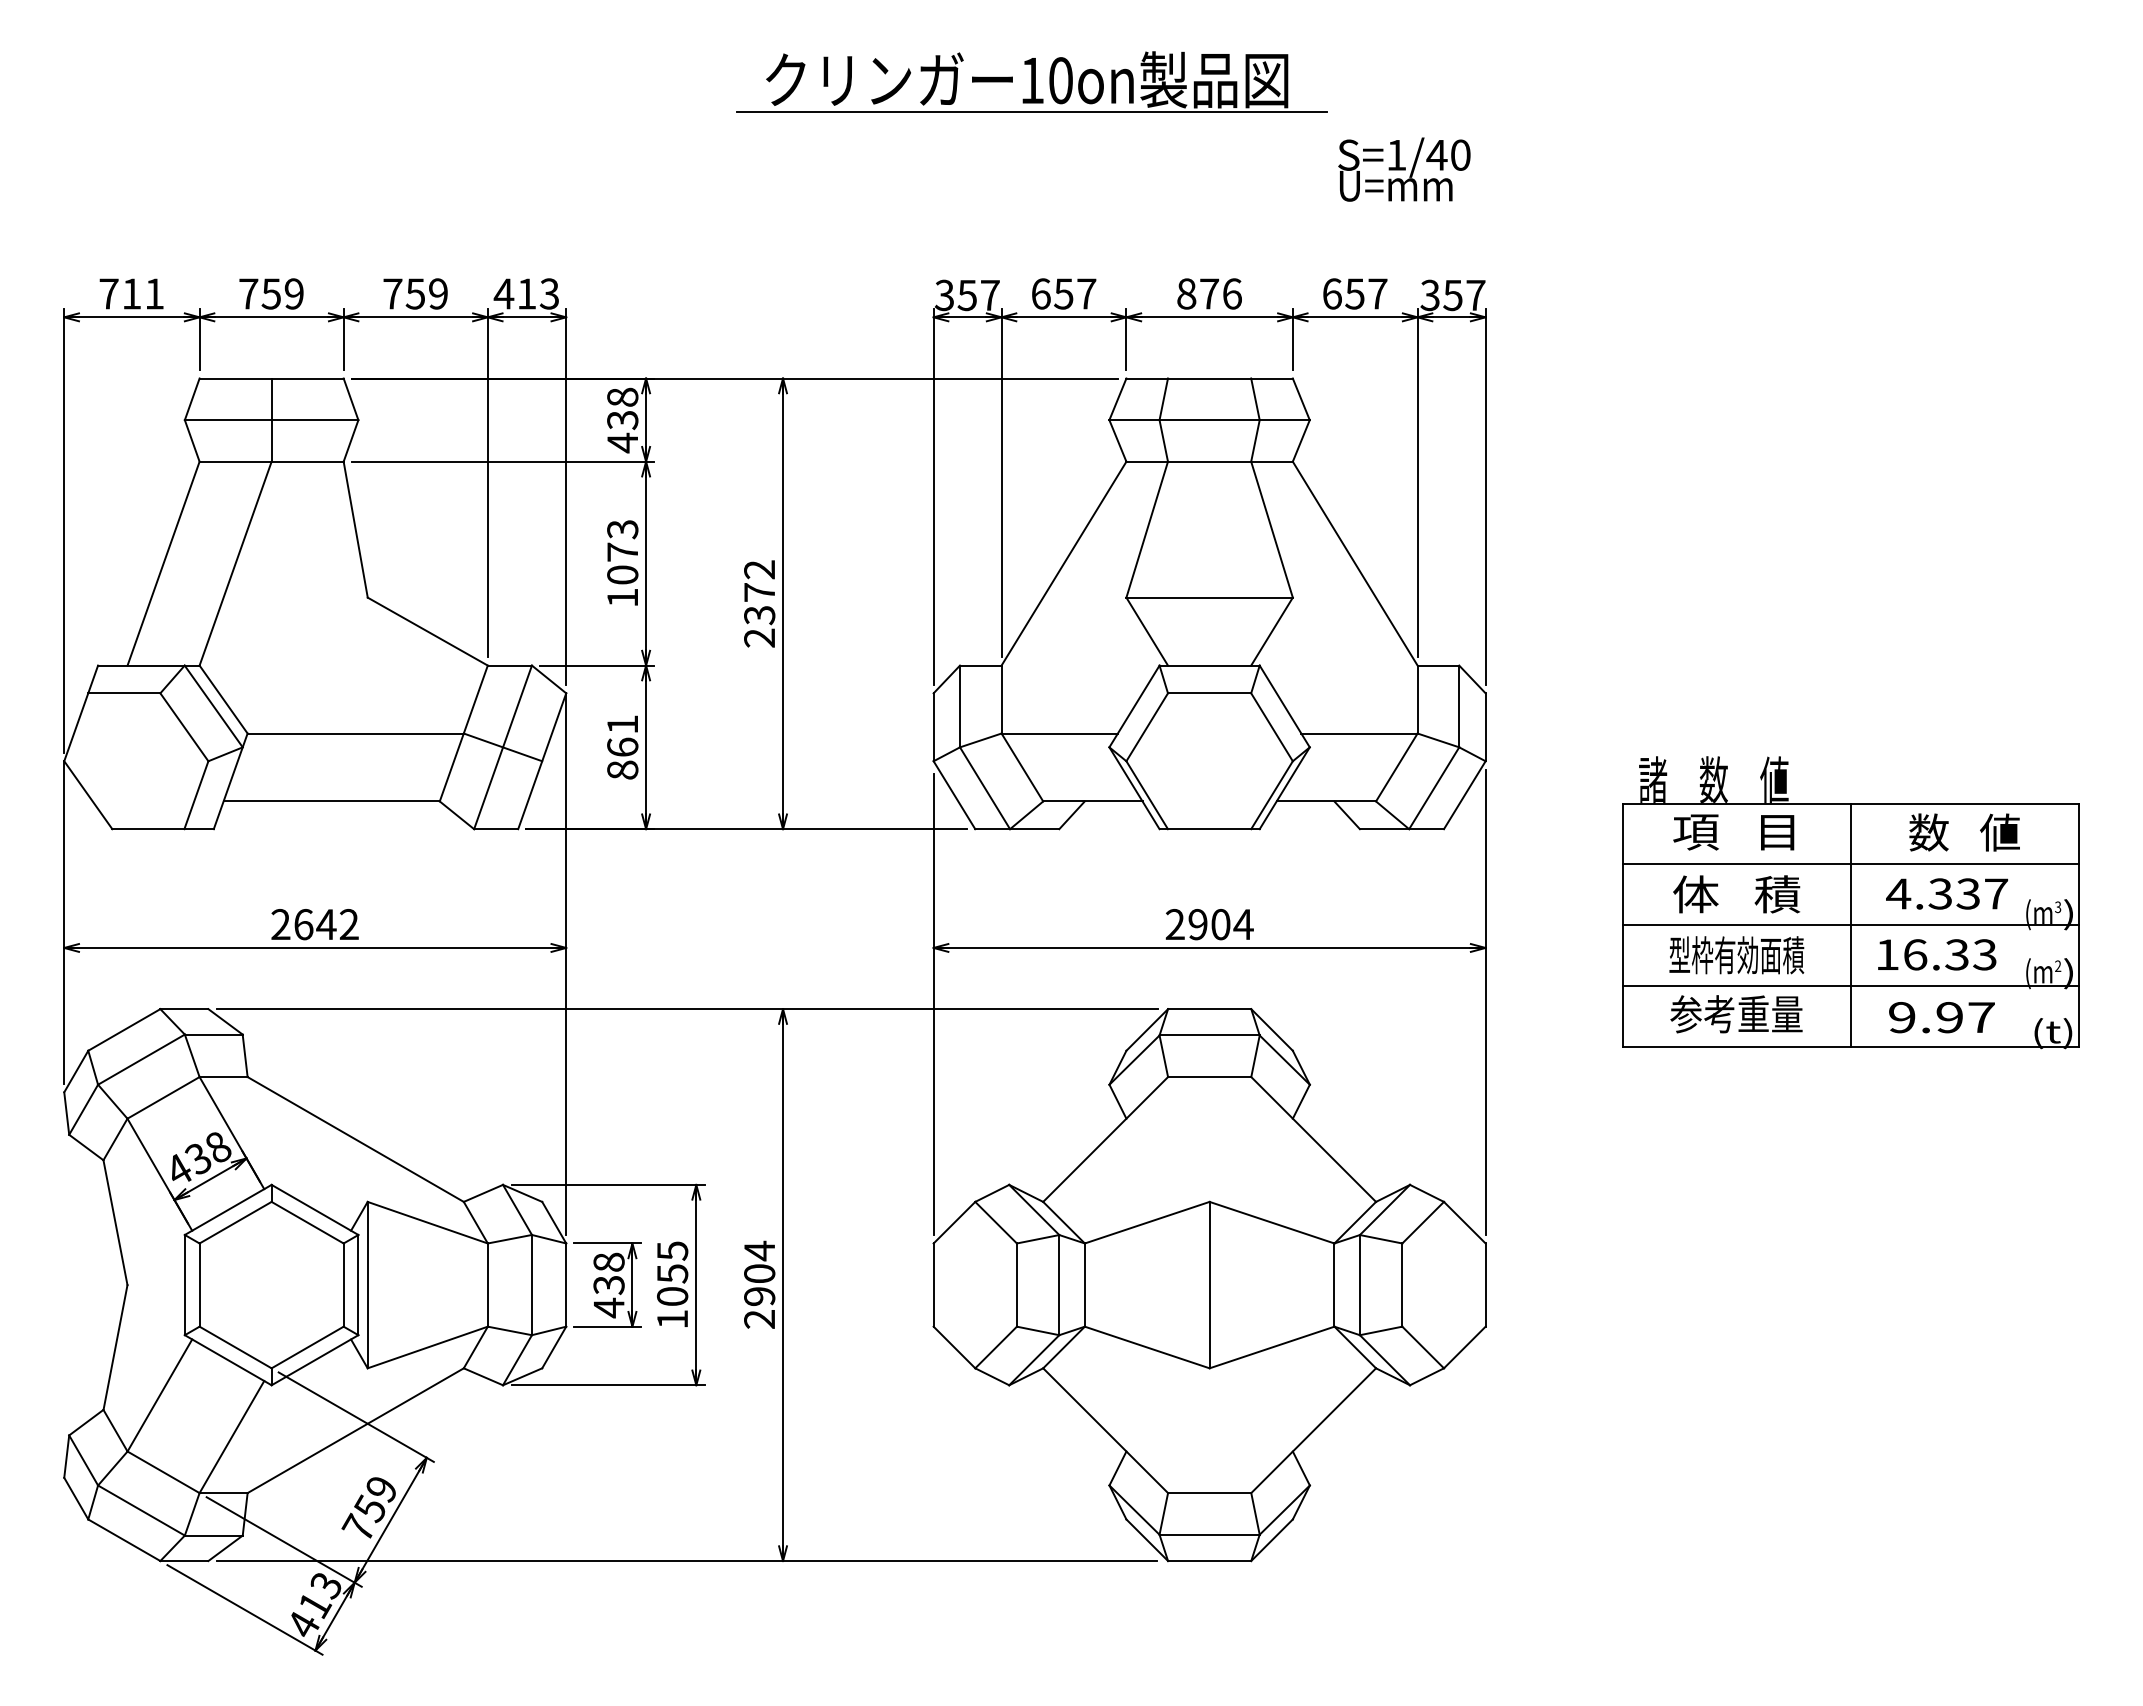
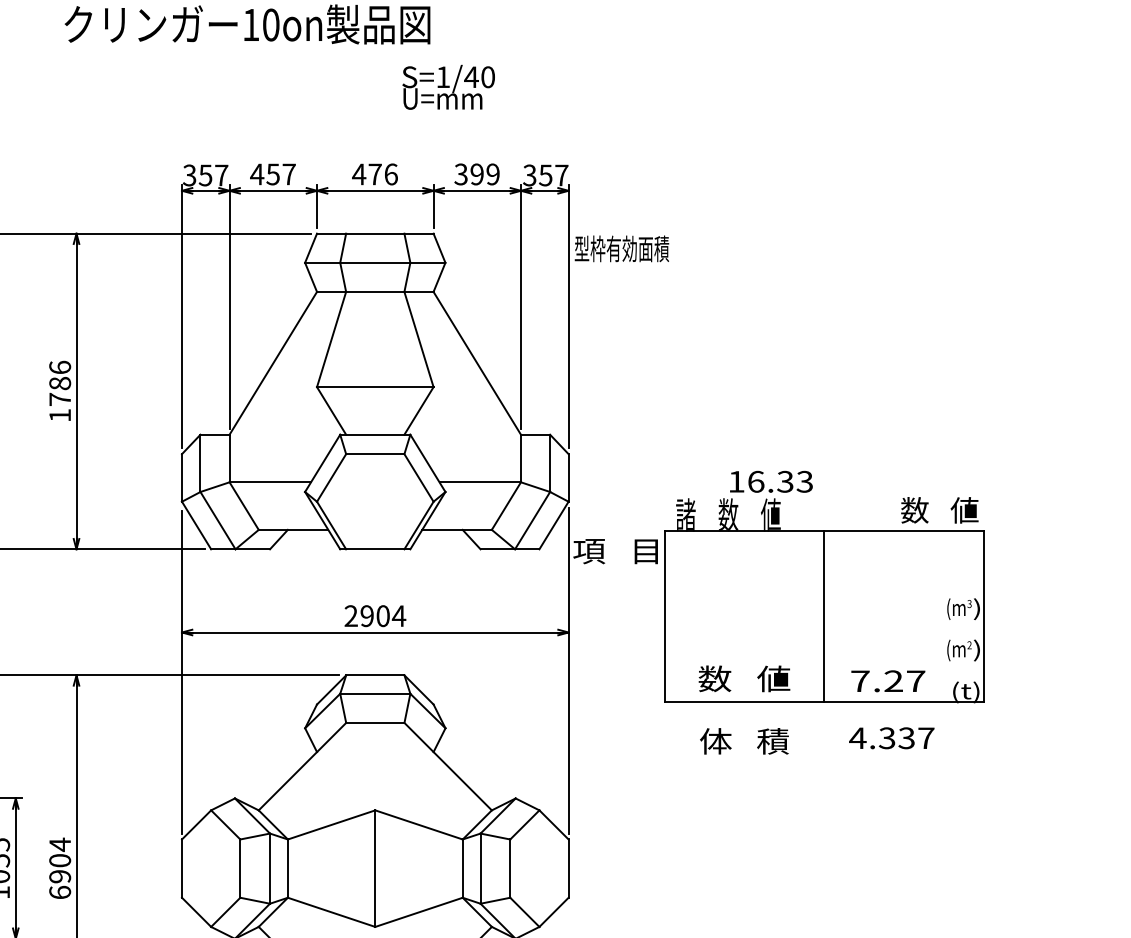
line: (1031, 111) -> (250, 46), removed
text: (1404, 169) -> (448, 87), moved
text: (1040, 293) -> (256, 174), 657 -> 457
text: (1186, 293) -> (359, 174), 876 -> 476
text: (1354, 293) -> (476, 174), 657 -> 399
text: (759, 603) -> (60, 391), 2372 -> 1786
text: (1733, 832) -> (615, 551), moved
text: (1964, 832) -> (939, 510), moved
line: (1850, 864) -> (824, 574), removed
text: (1947, 893) -> (892, 737), moved
text: (1736, 894) -> (744, 741), moved
line: (1850, 925) -> (824, 616), removed
text: (1937, 954) -> (771, 481), moved
text: (1736, 955) -> (621, 249), moved
line: (1850, 986) -> (824, 659), removed
text: (1736, 1014) -> (744, 679), 参考重量 -> 数   値
text: (1925, 1017) -> (876, 681), 9.97 -> 7.27
text: (759, 1318) -> (60, 892), 2904 -> 6904

